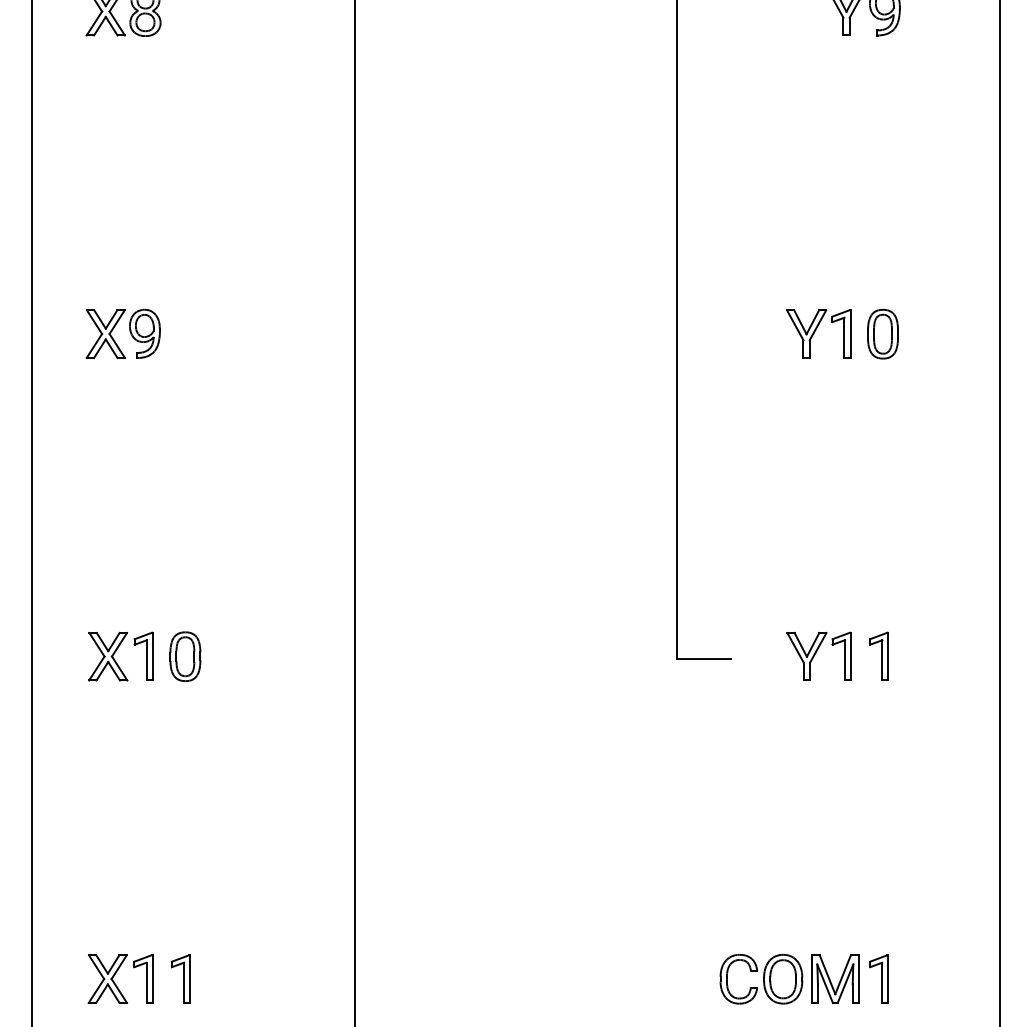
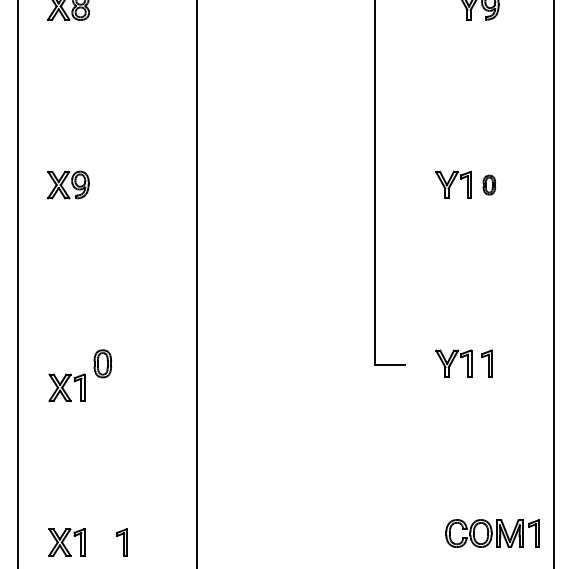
part: (883, 332) -> (489, 184), size x0.7
part: (119, 656) -> (66, 387), moved
part: (179, 979) -> (121, 542), moved
part: (803, 979) -> (492, 533), moved

